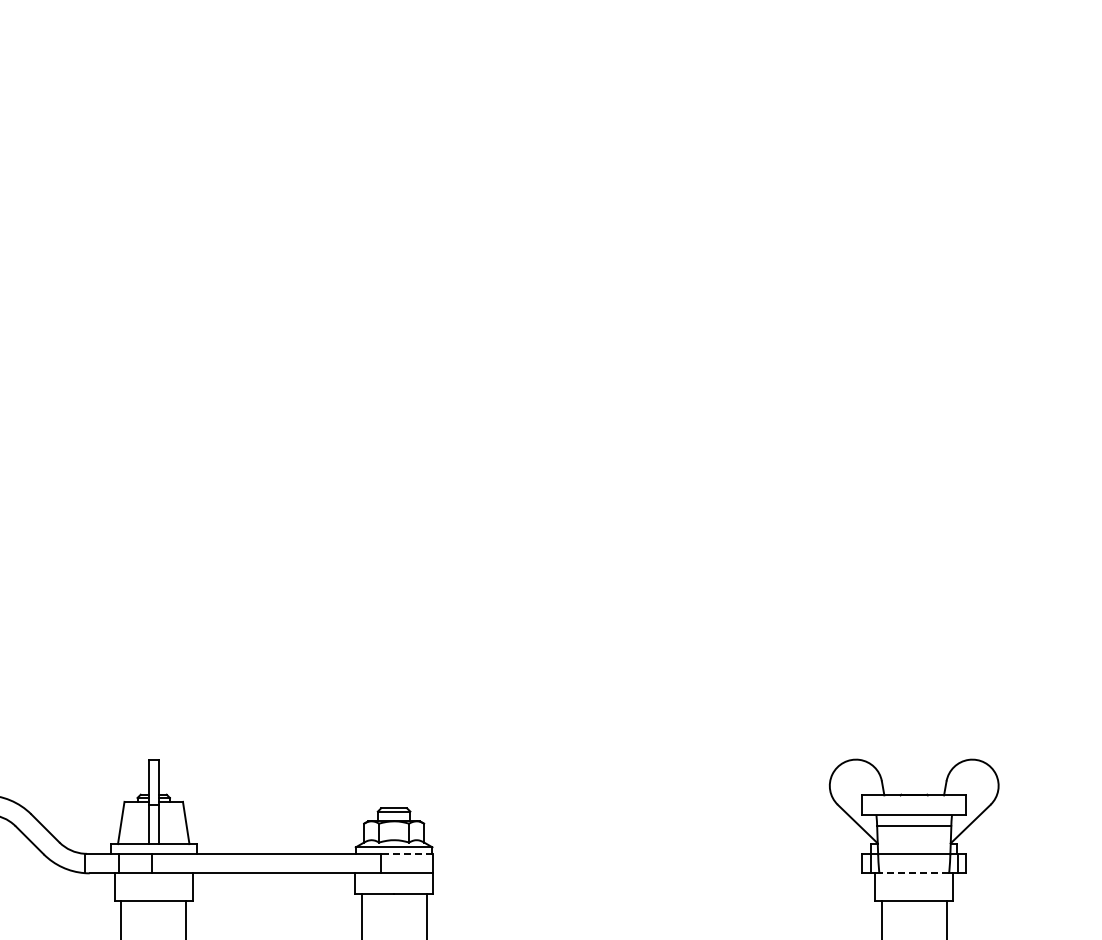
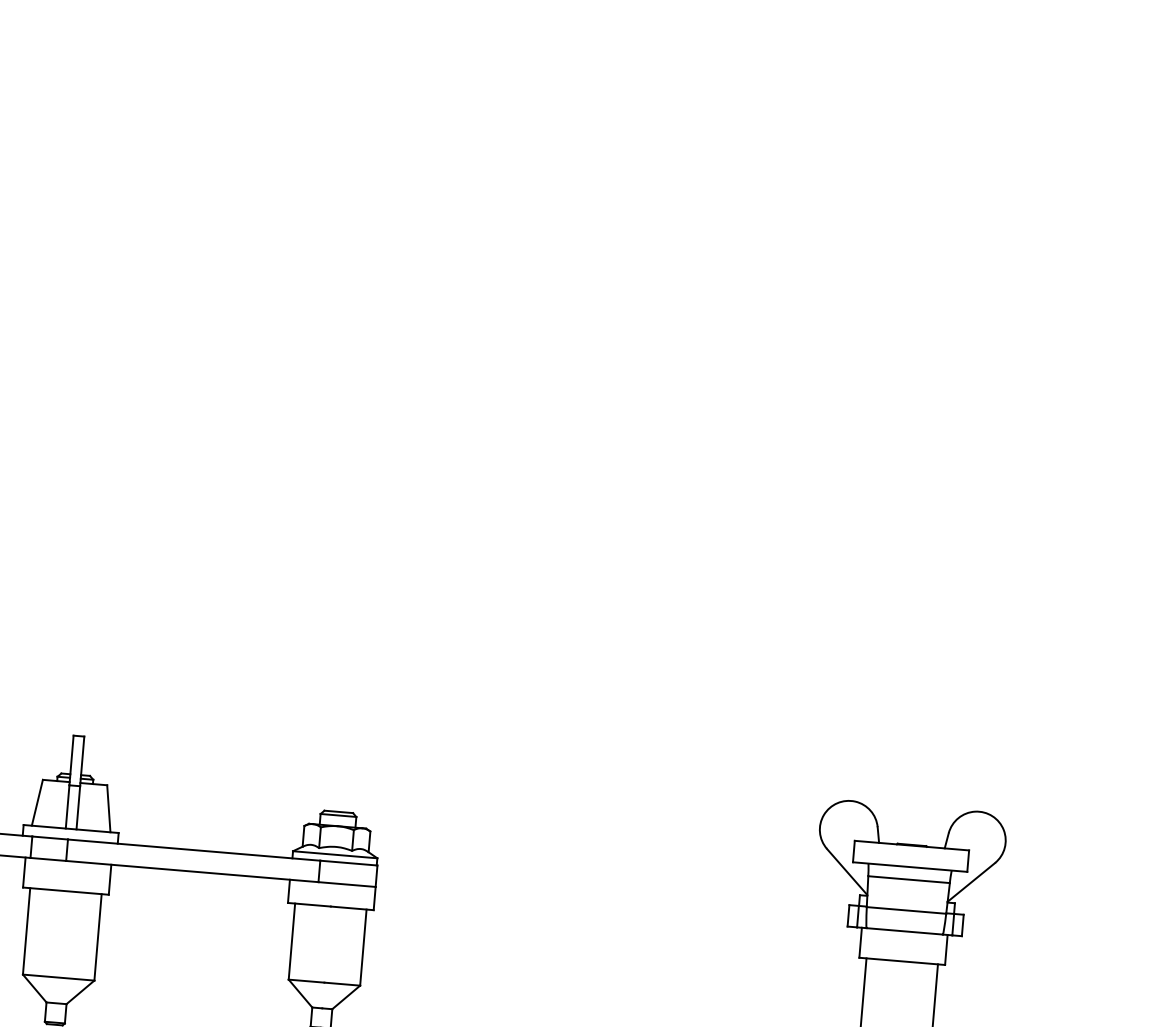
line: (407, 853) -> (349, 862), dashed -> solid
line: (914, 873) -> (905, 931), dashed -> solid

